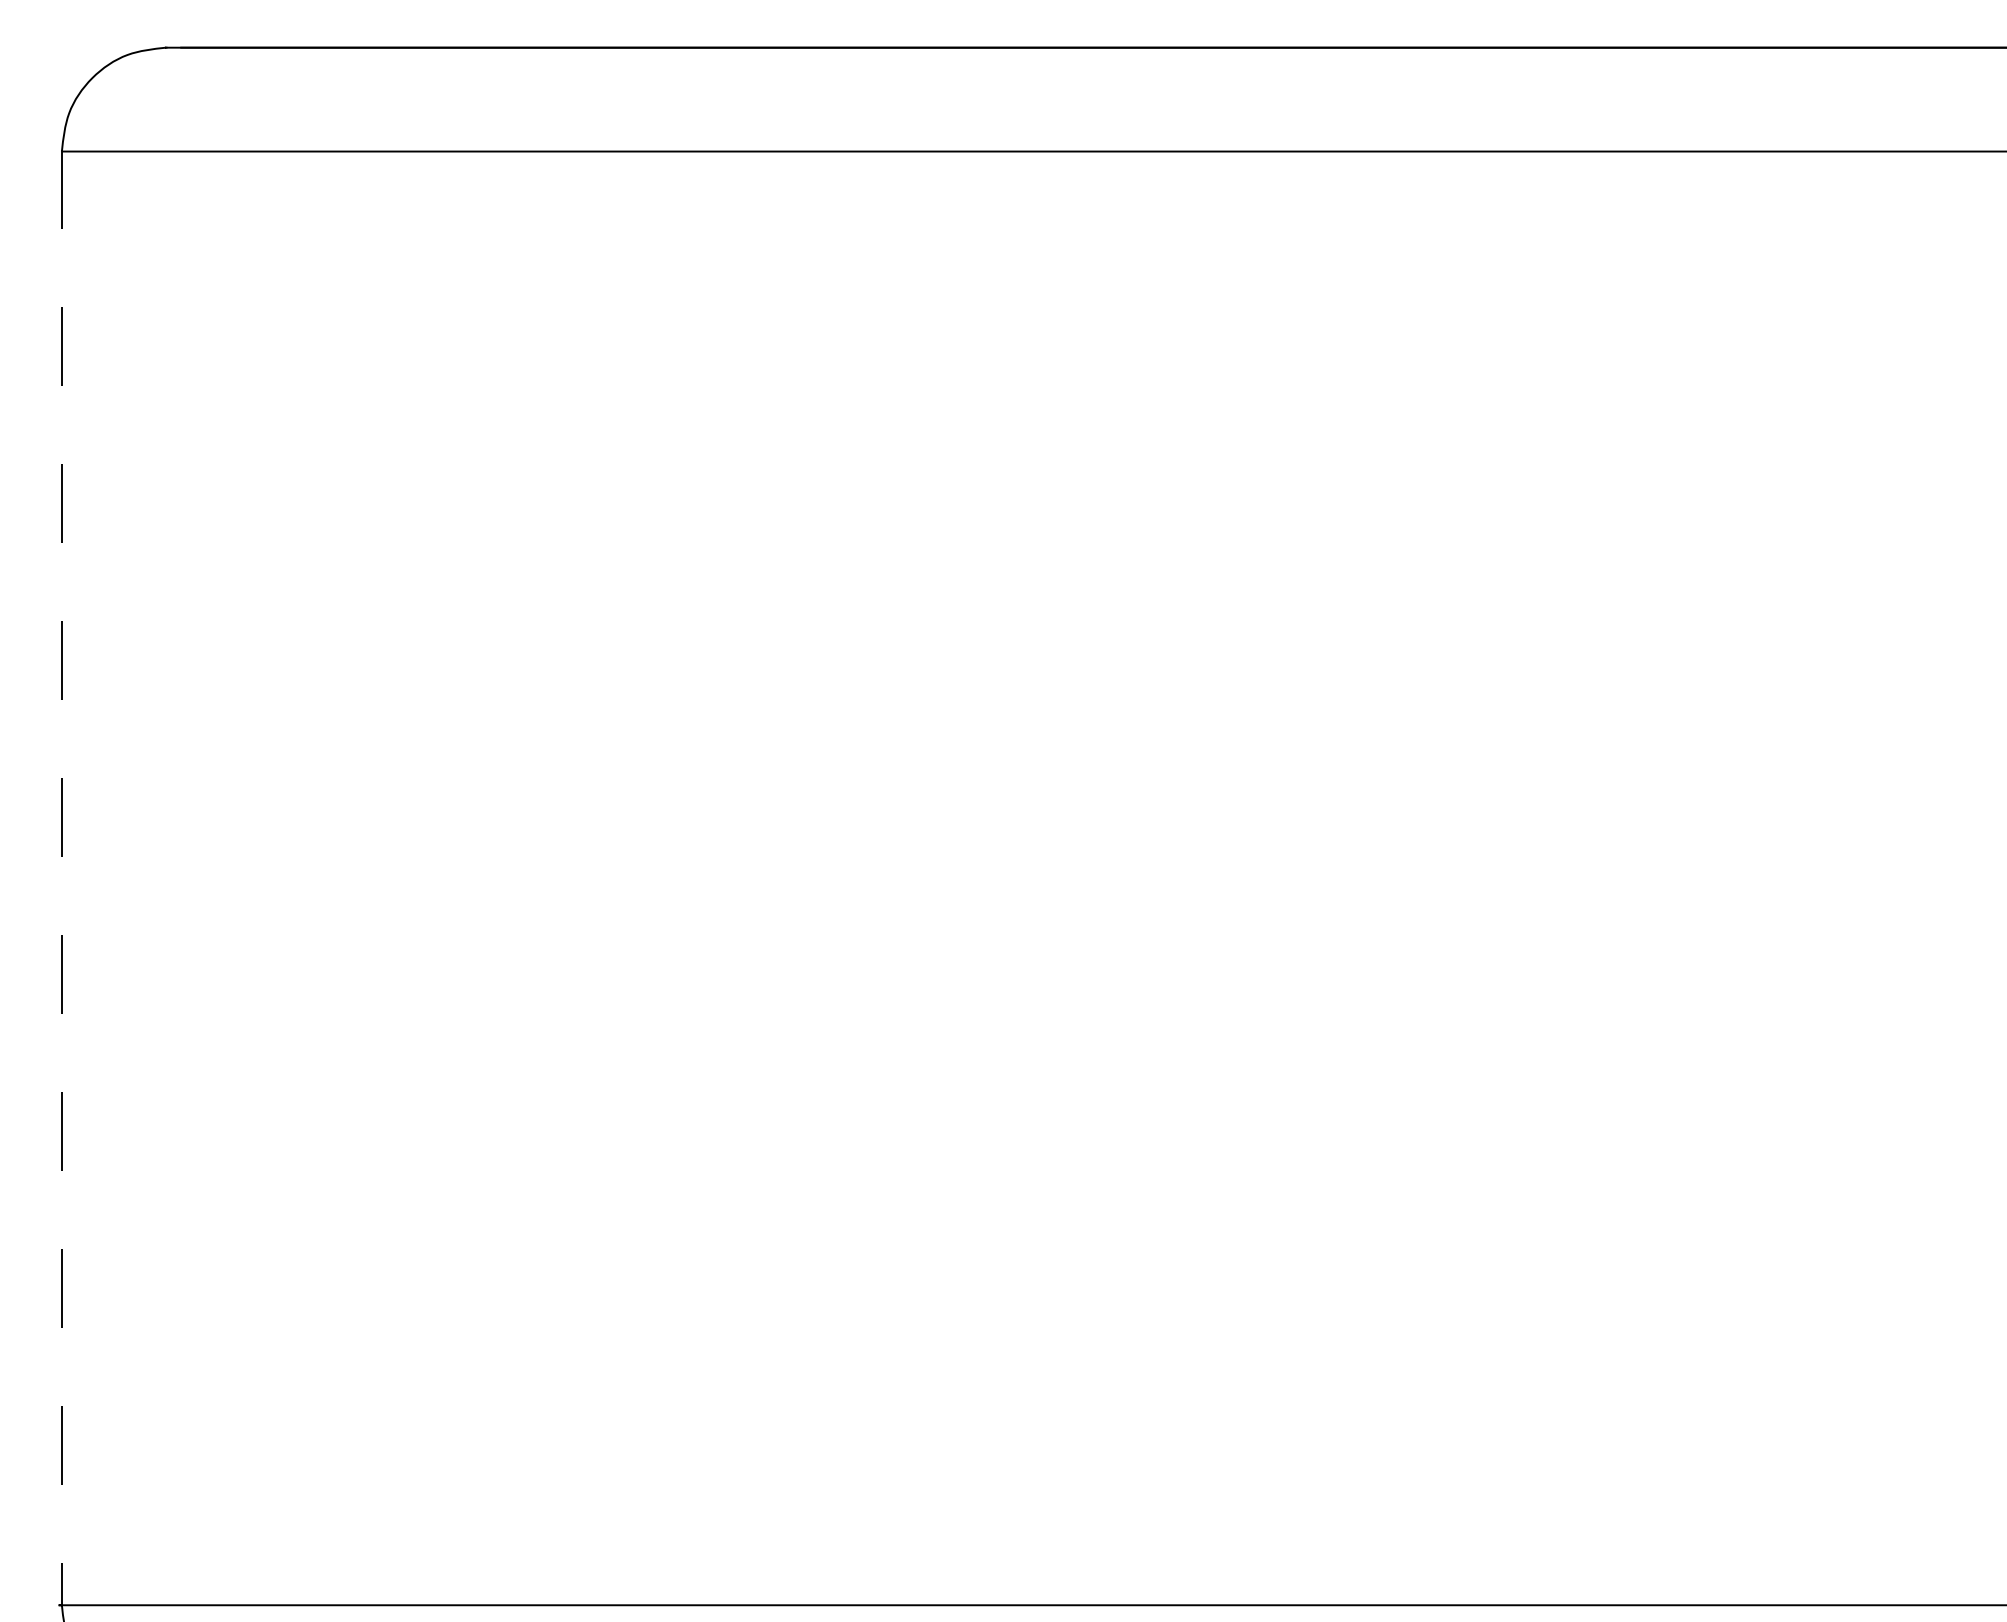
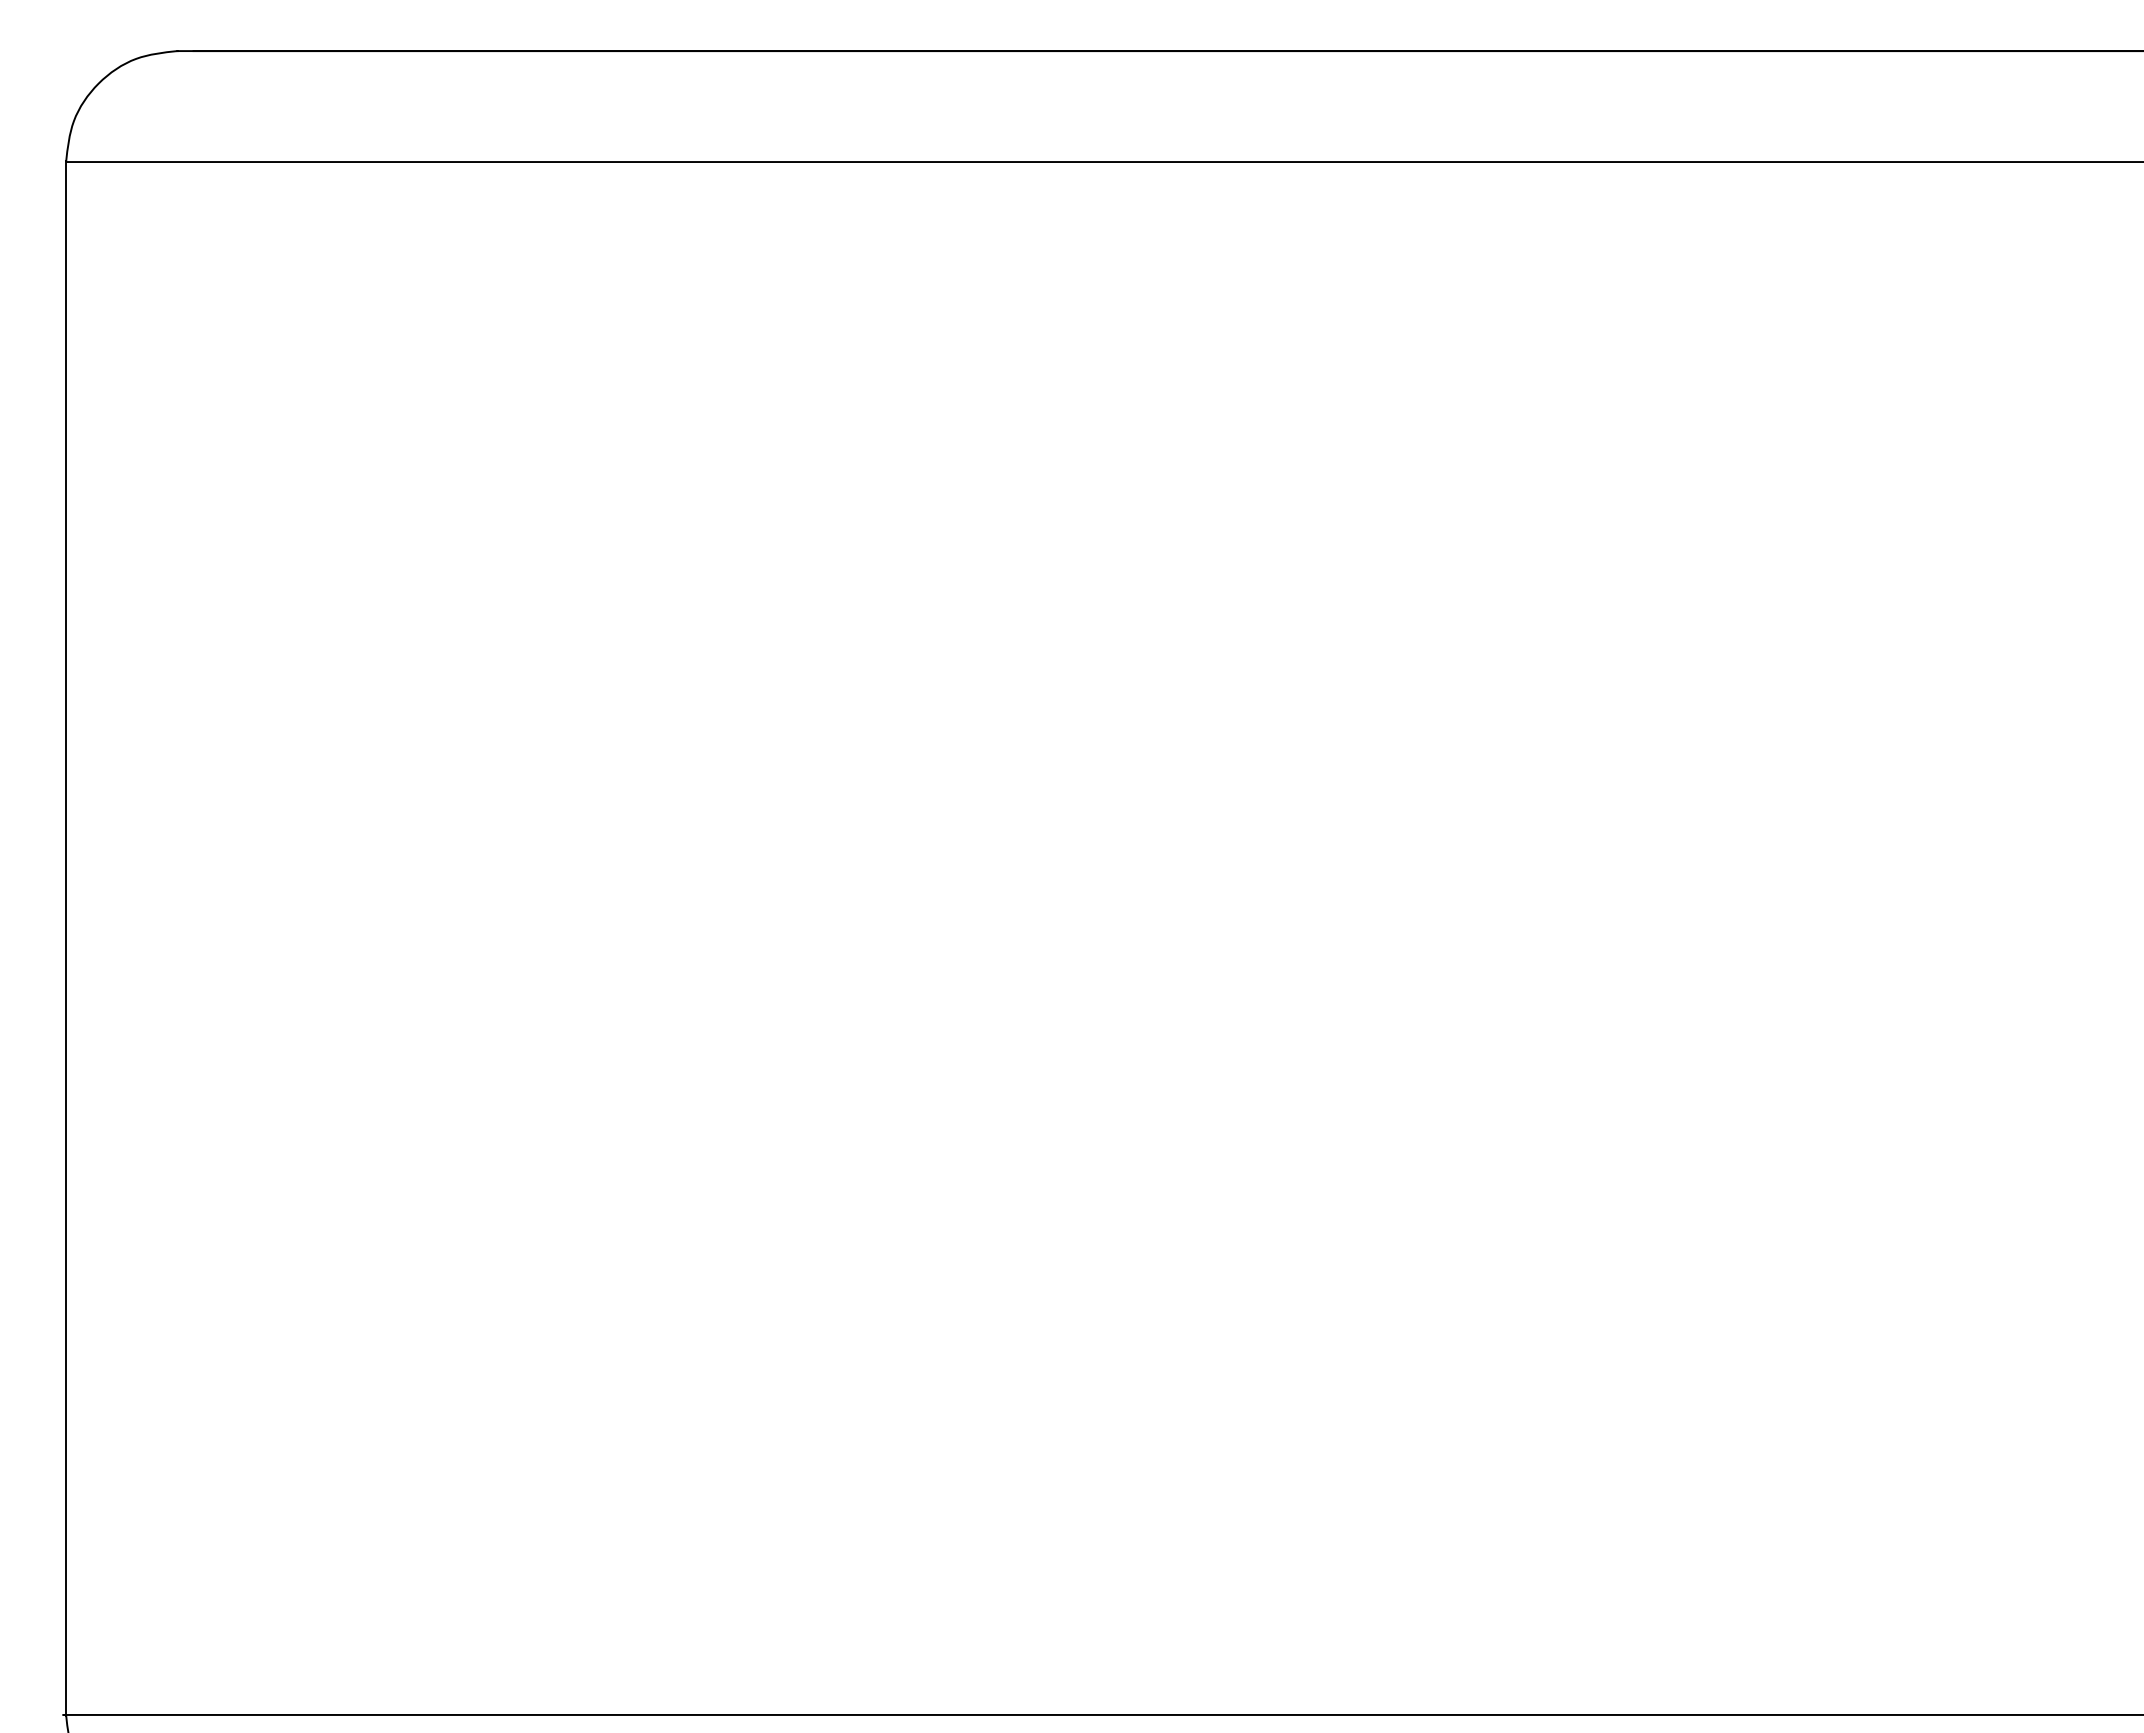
line: (62, 878) -> (66, 938), dashed -> solid

